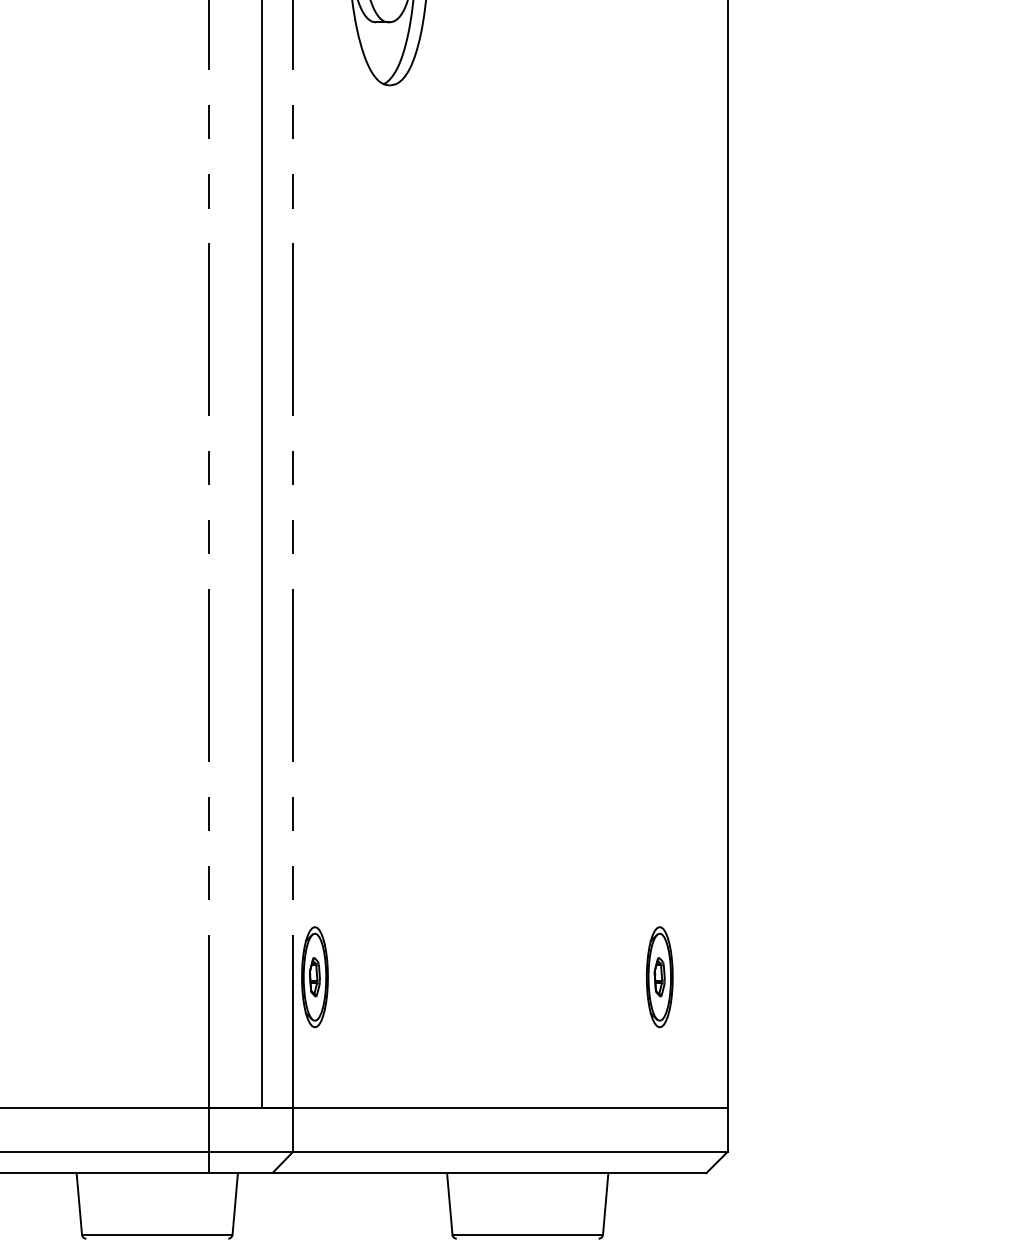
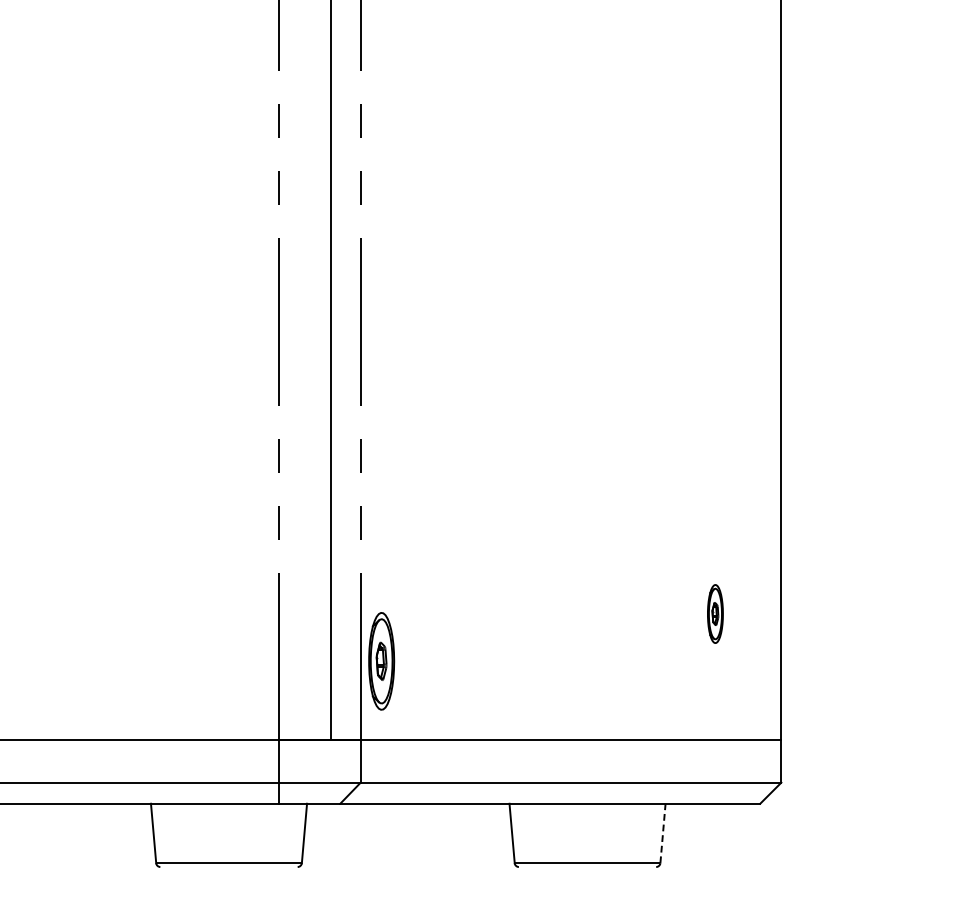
part: (314, 977) -> (381, 661), moved
part: (659, 977) -> (715, 614), size x0.6
line: (605, 1204) -> (662, 833), solid -> dashed

